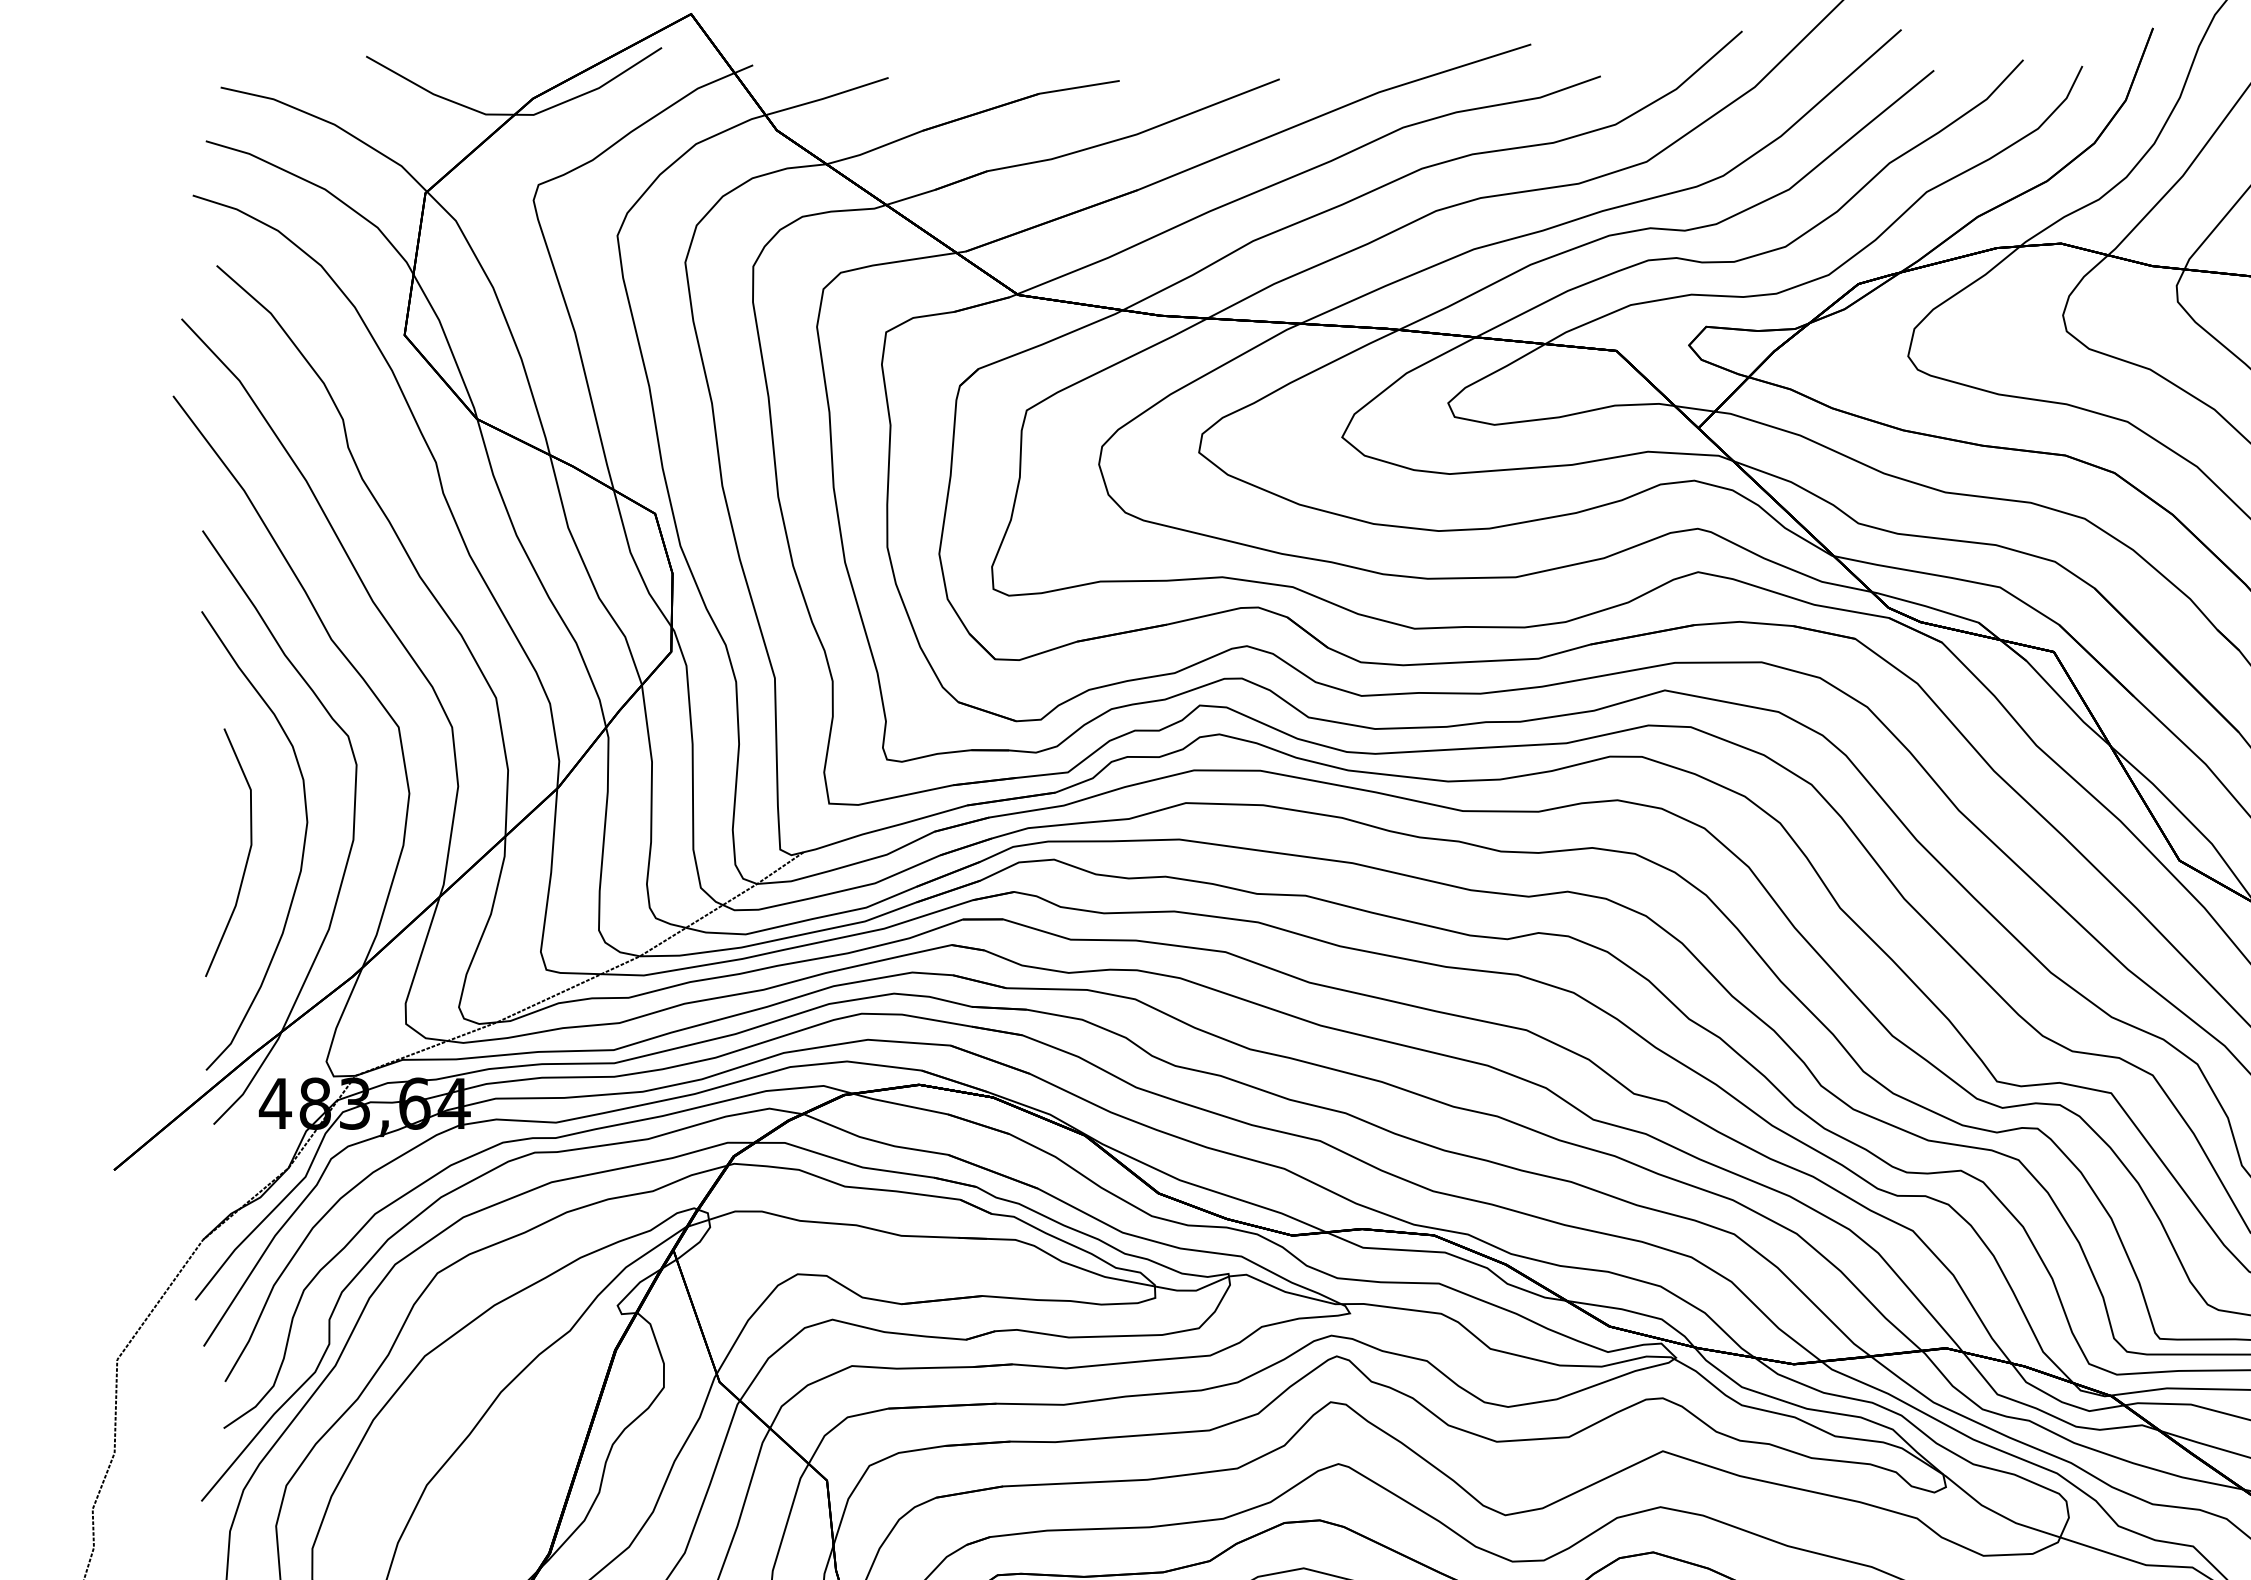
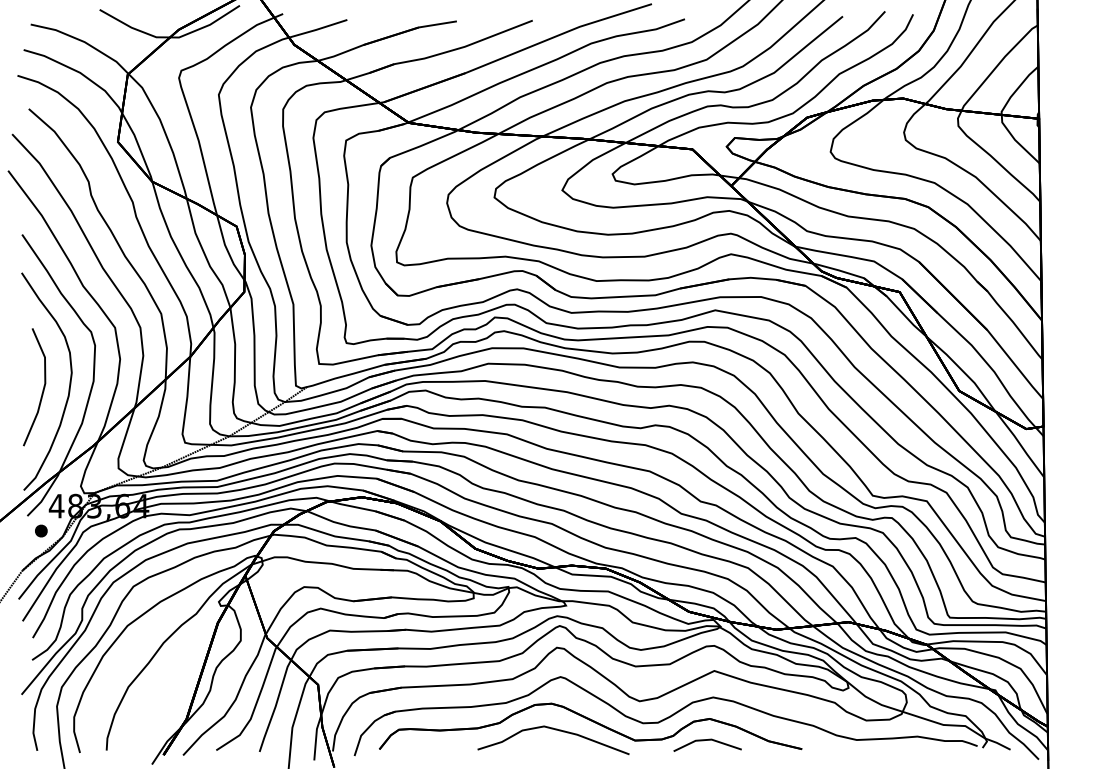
part: (243, 1154) -> (41, 530), added

